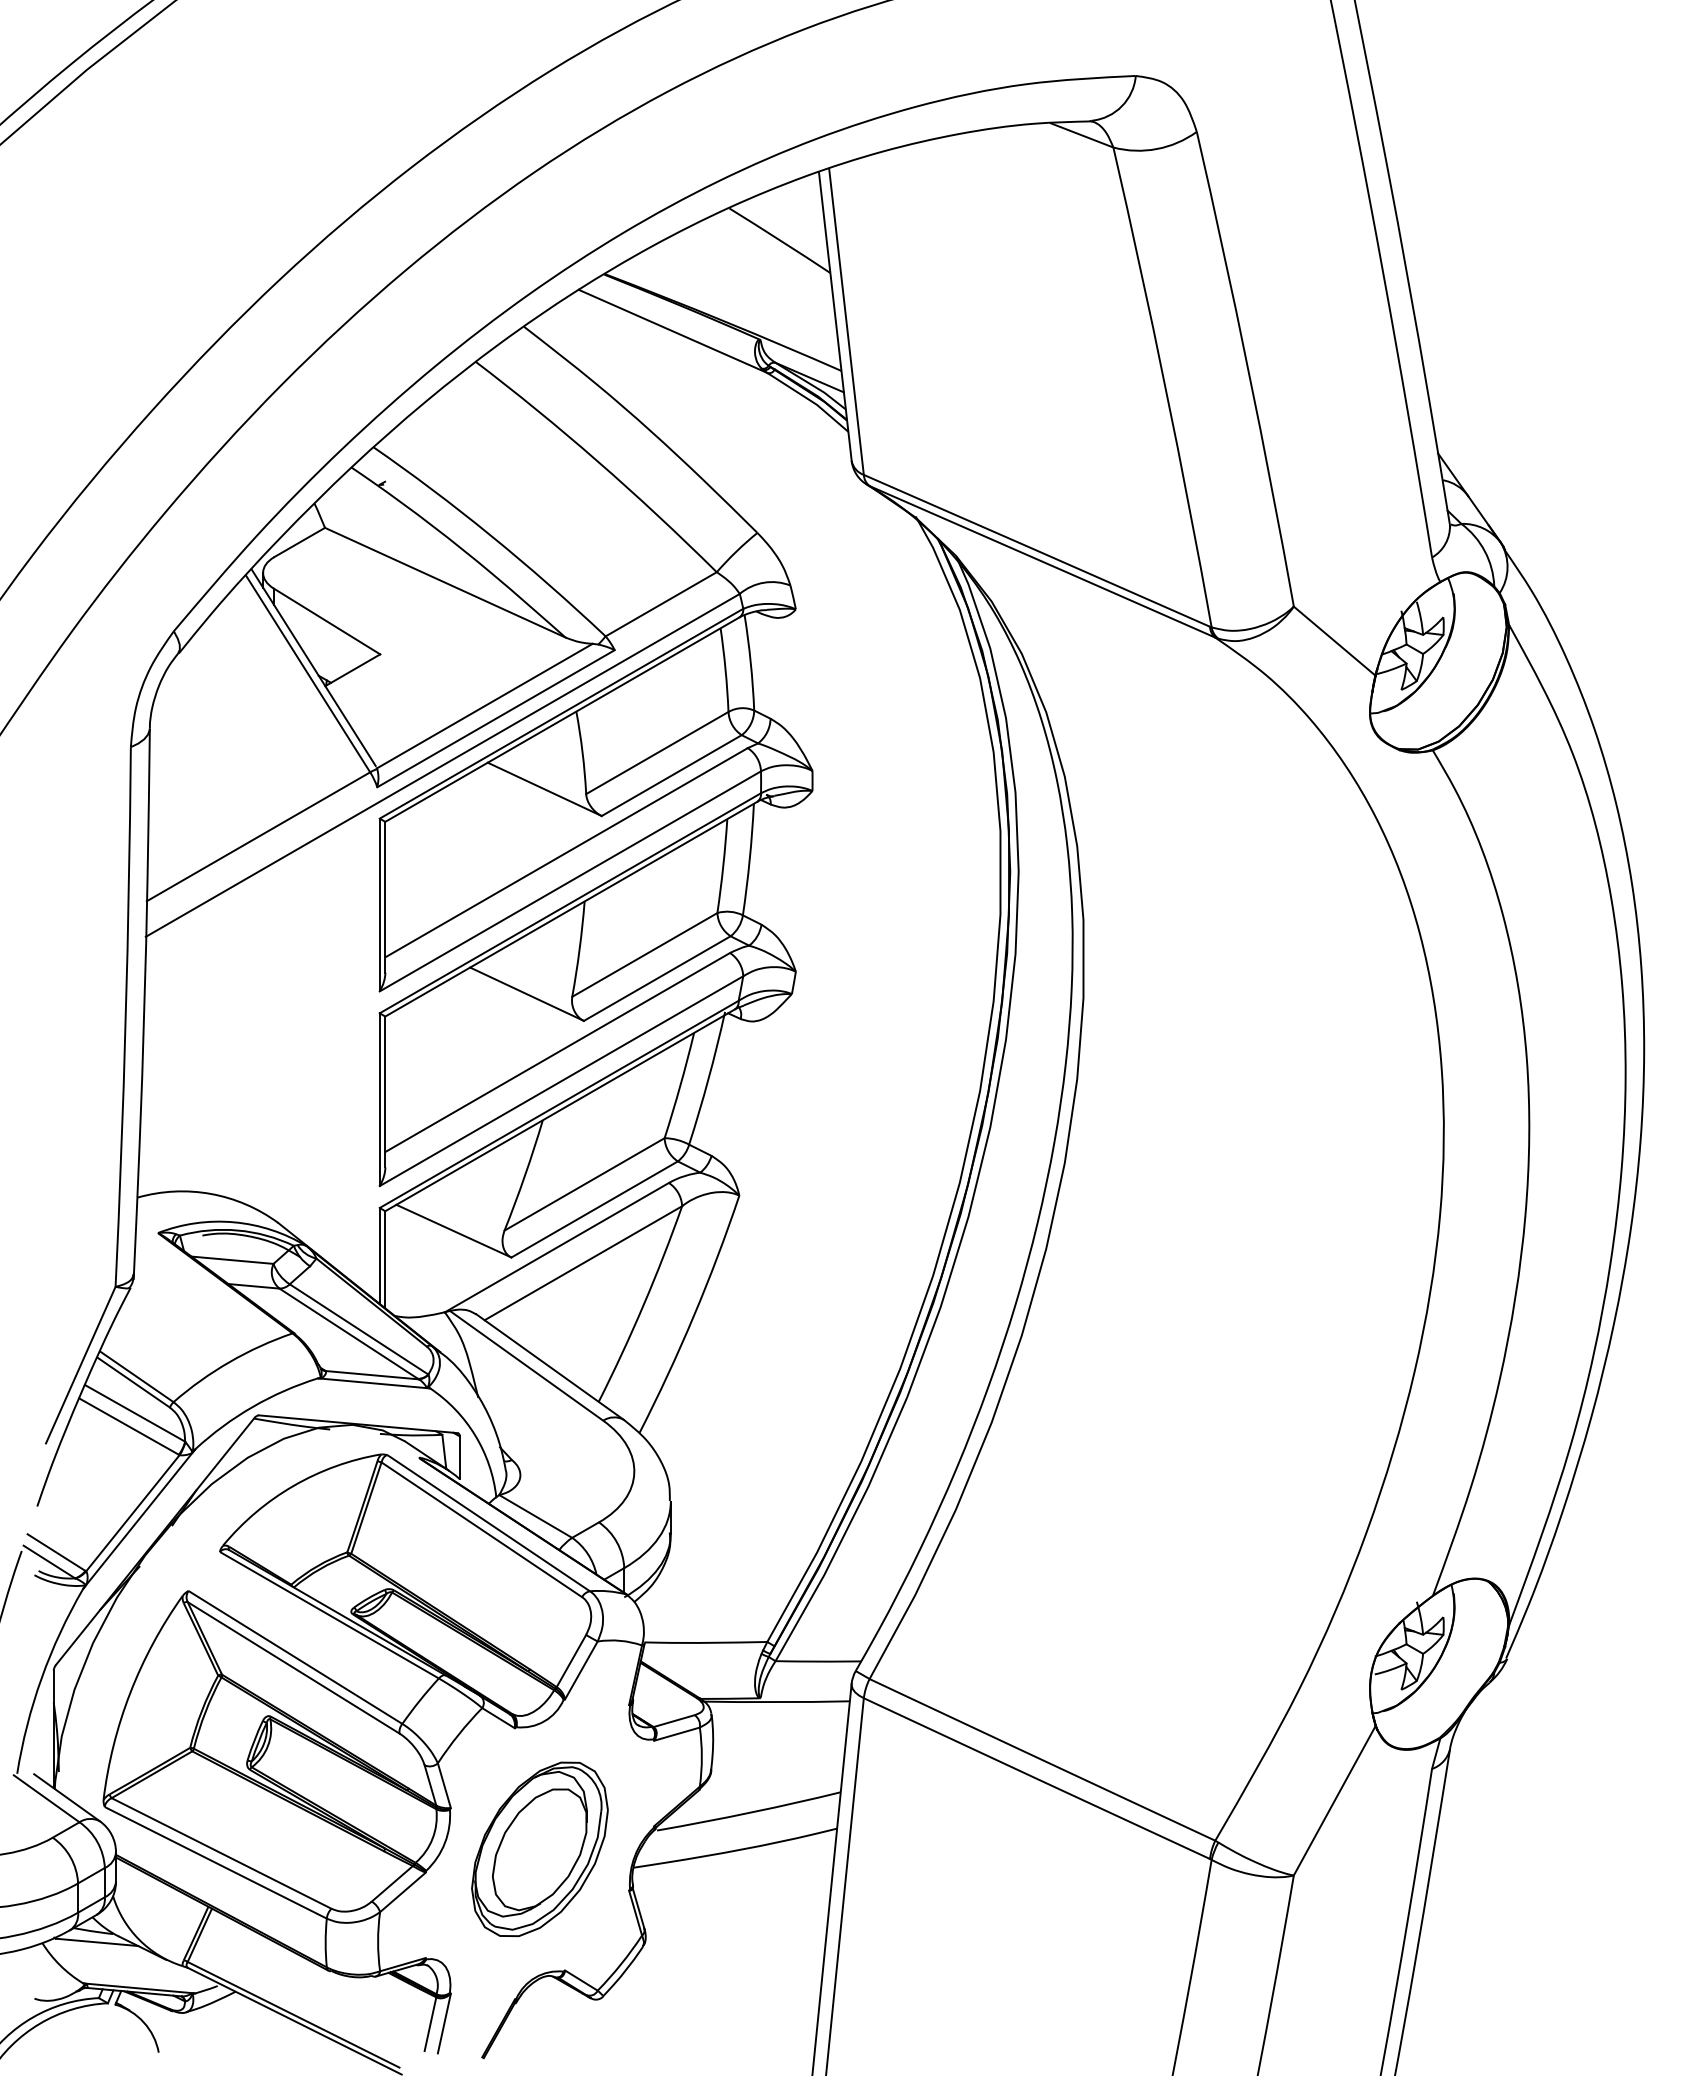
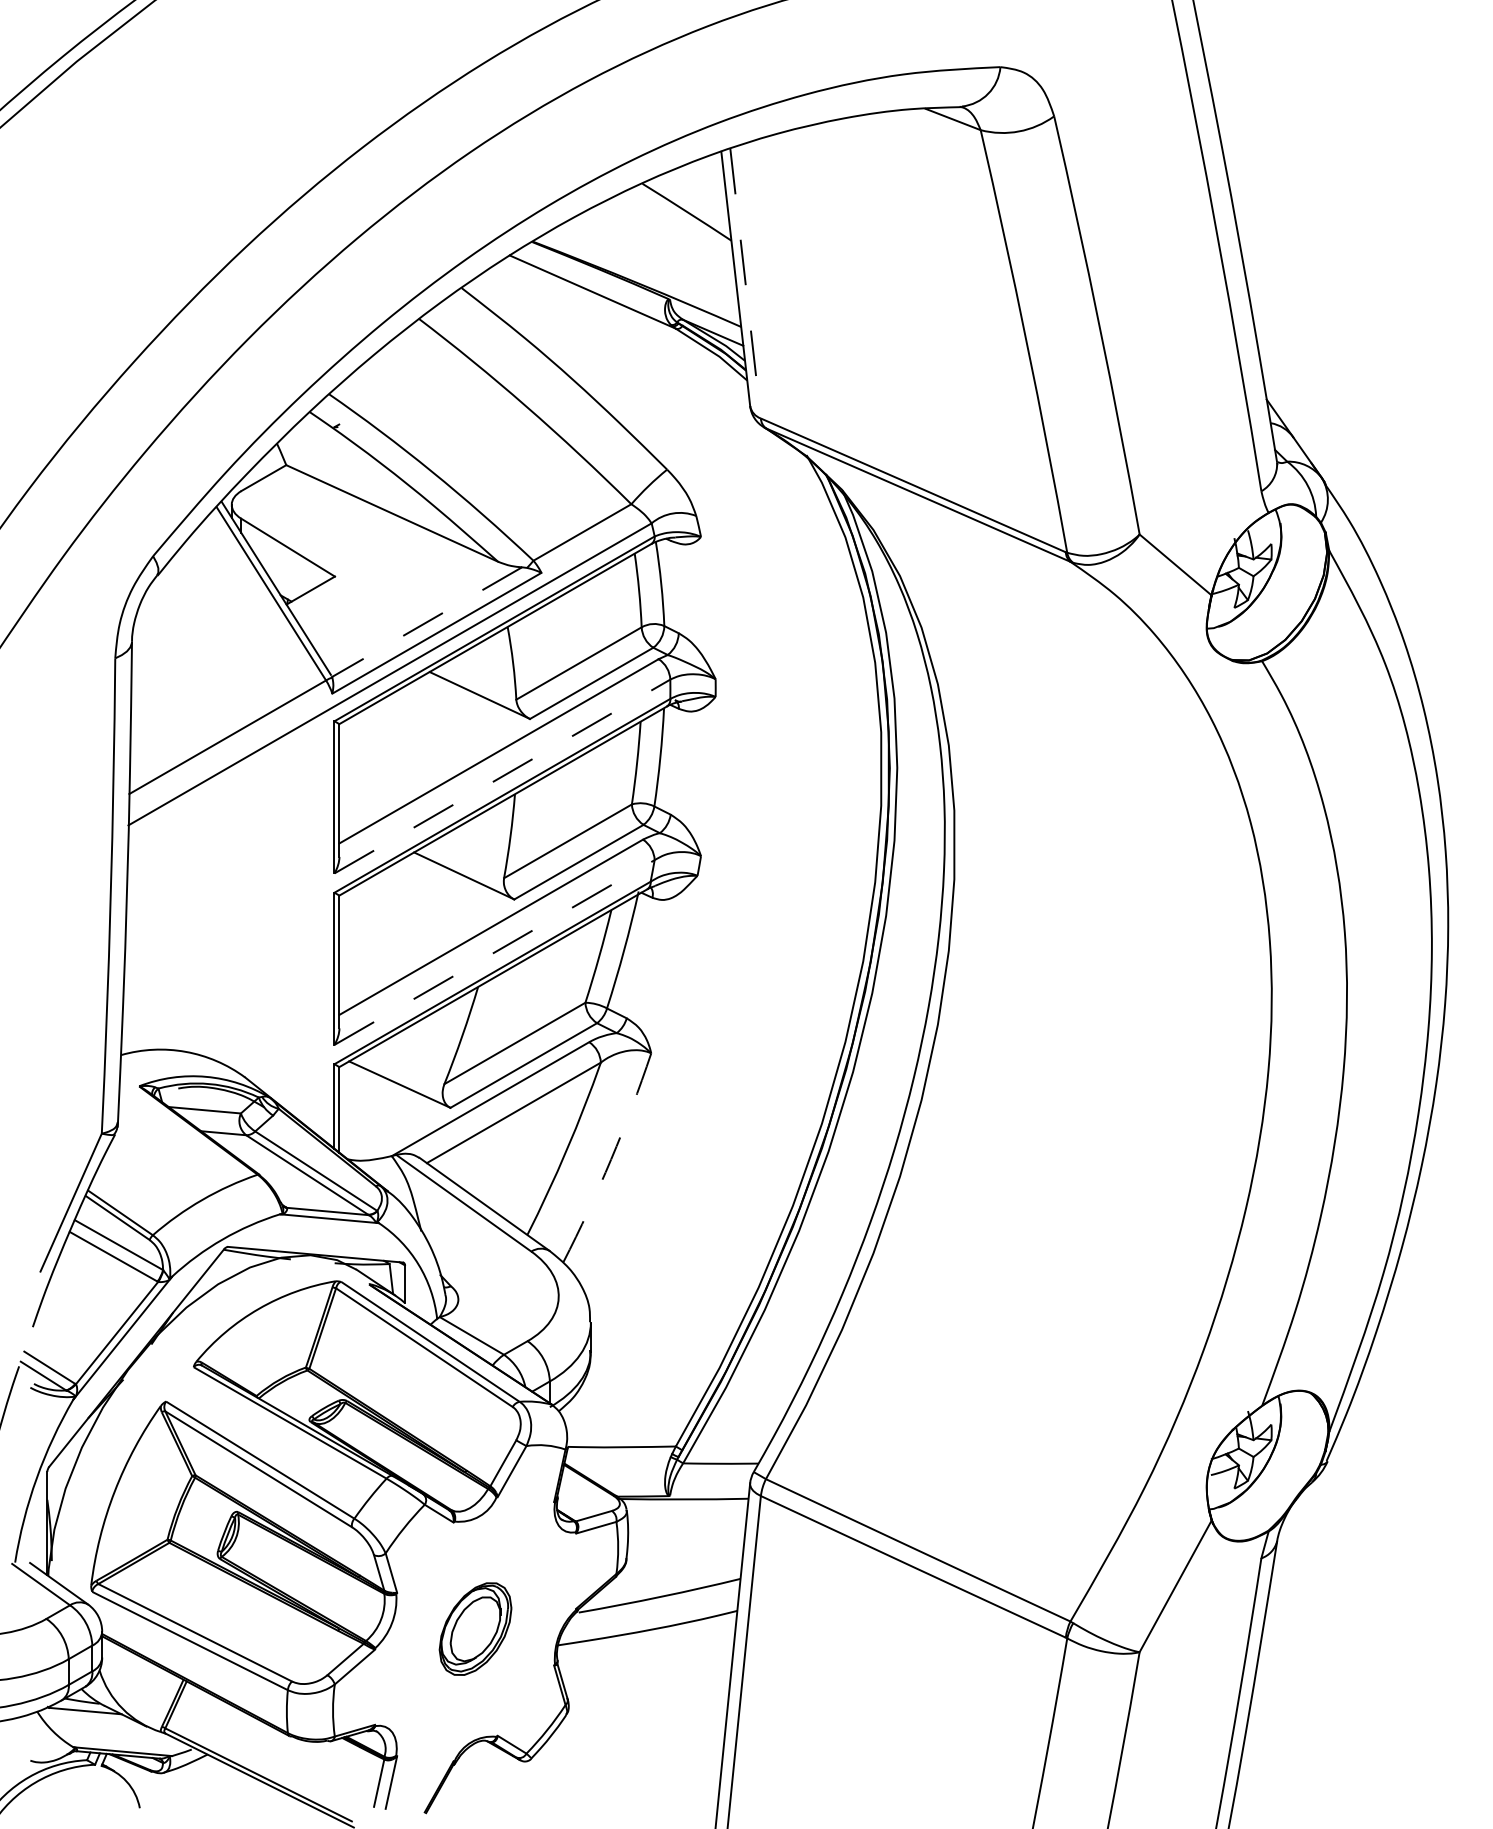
line: (846, 321) -> (745, 283), solid -> dashed
line: (485, 706) -> (427, 622), solid -> dashed
line: (570, 881) -> (502, 776), solid -> dashed
line: (561, 1081) -> (494, 952), solid -> dashed
arc: (694, 1316) -> (611, 1159), solid -> dashed
part: (539, 1848) -> (475, 1628), size x0.6

